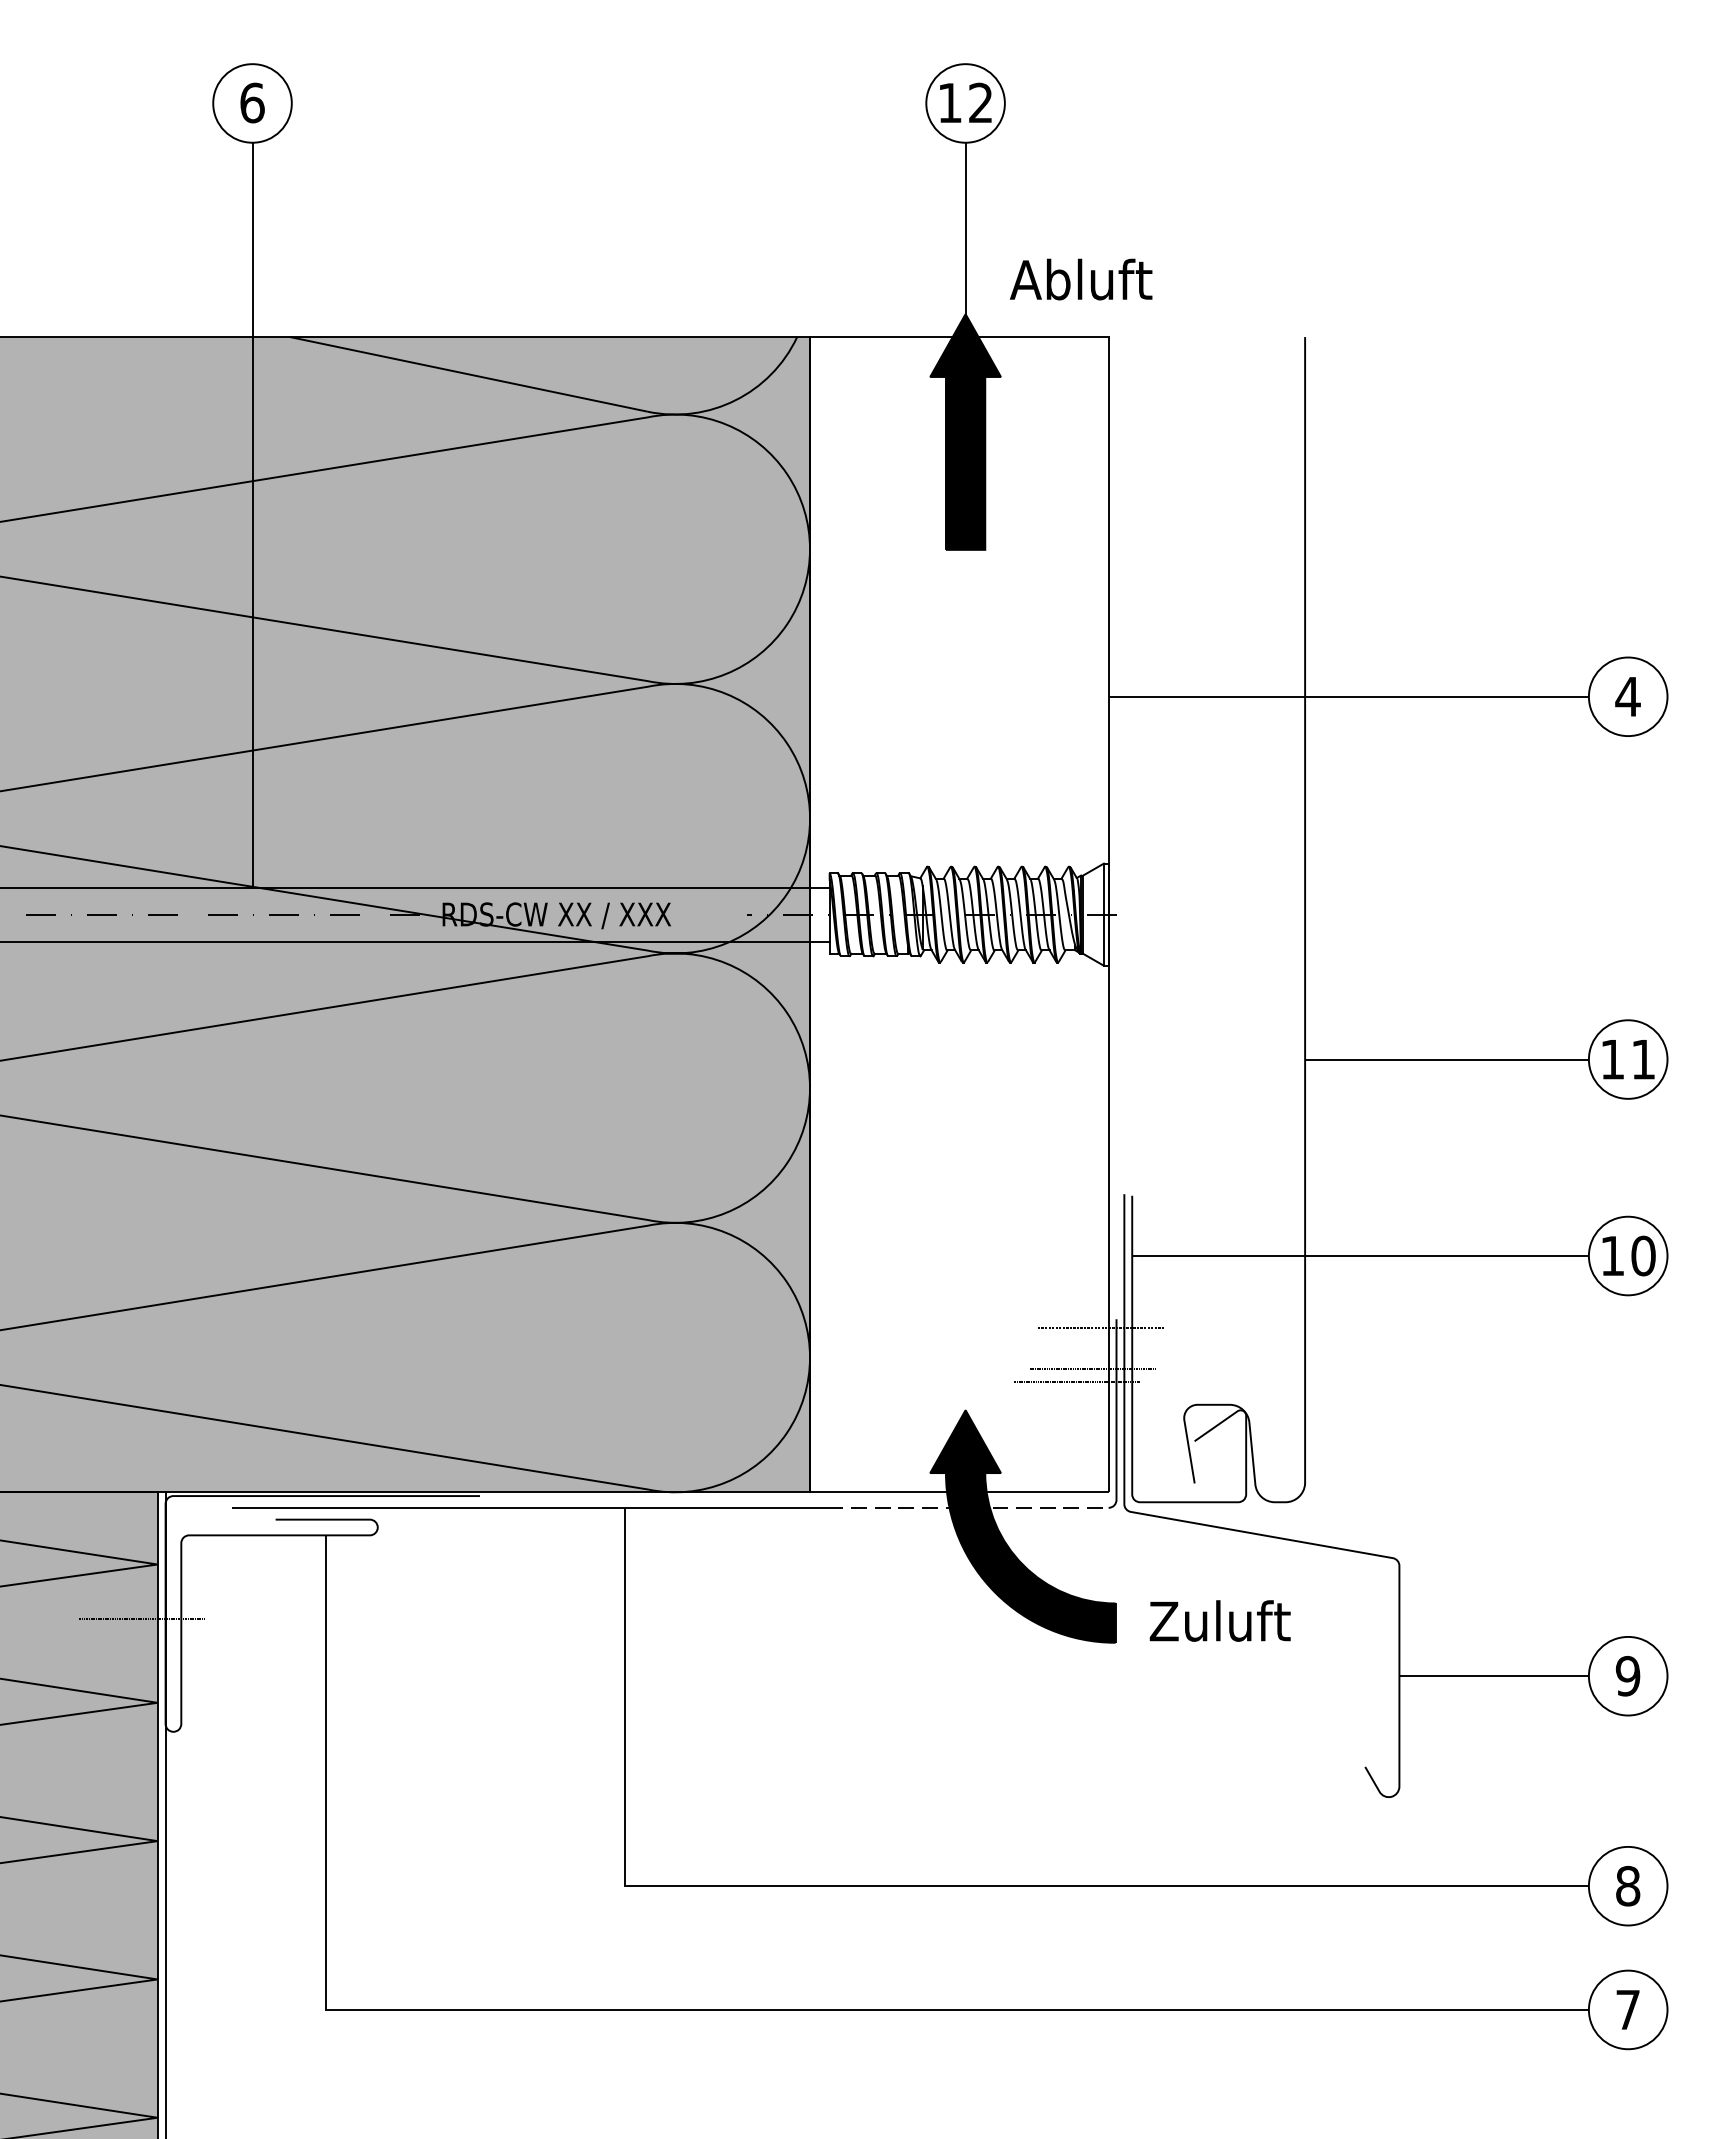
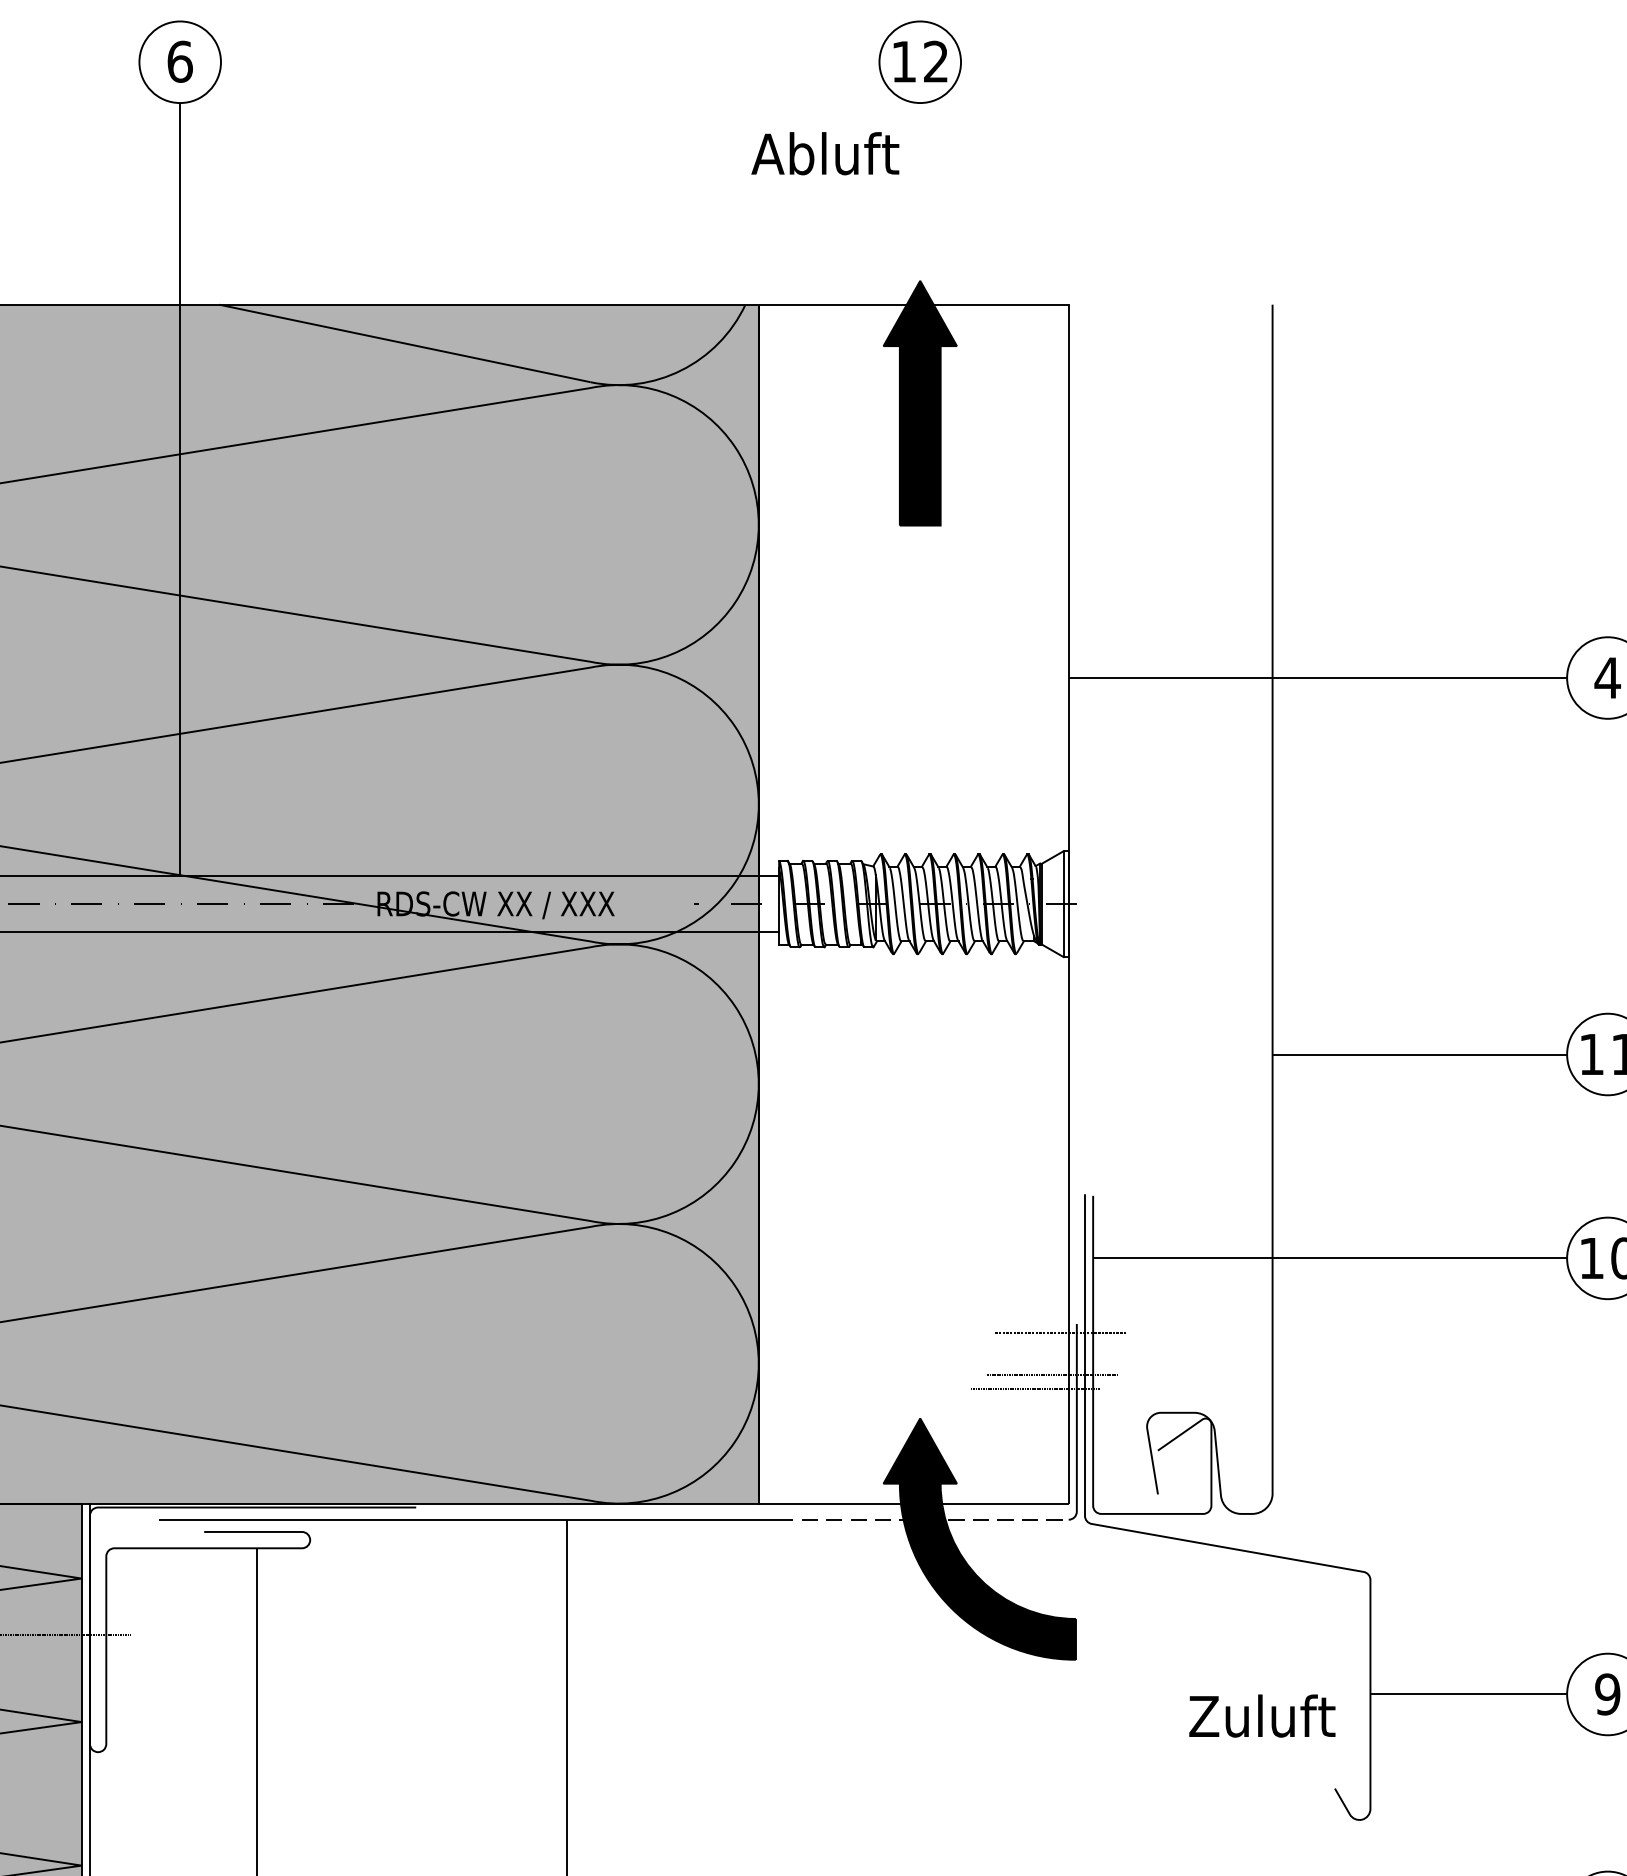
line: (965, 228) -> (920, 192), removed
text: (1080, 279) -> (824, 153), moved
text: (1219, 1620) -> (1261, 1715), moved

